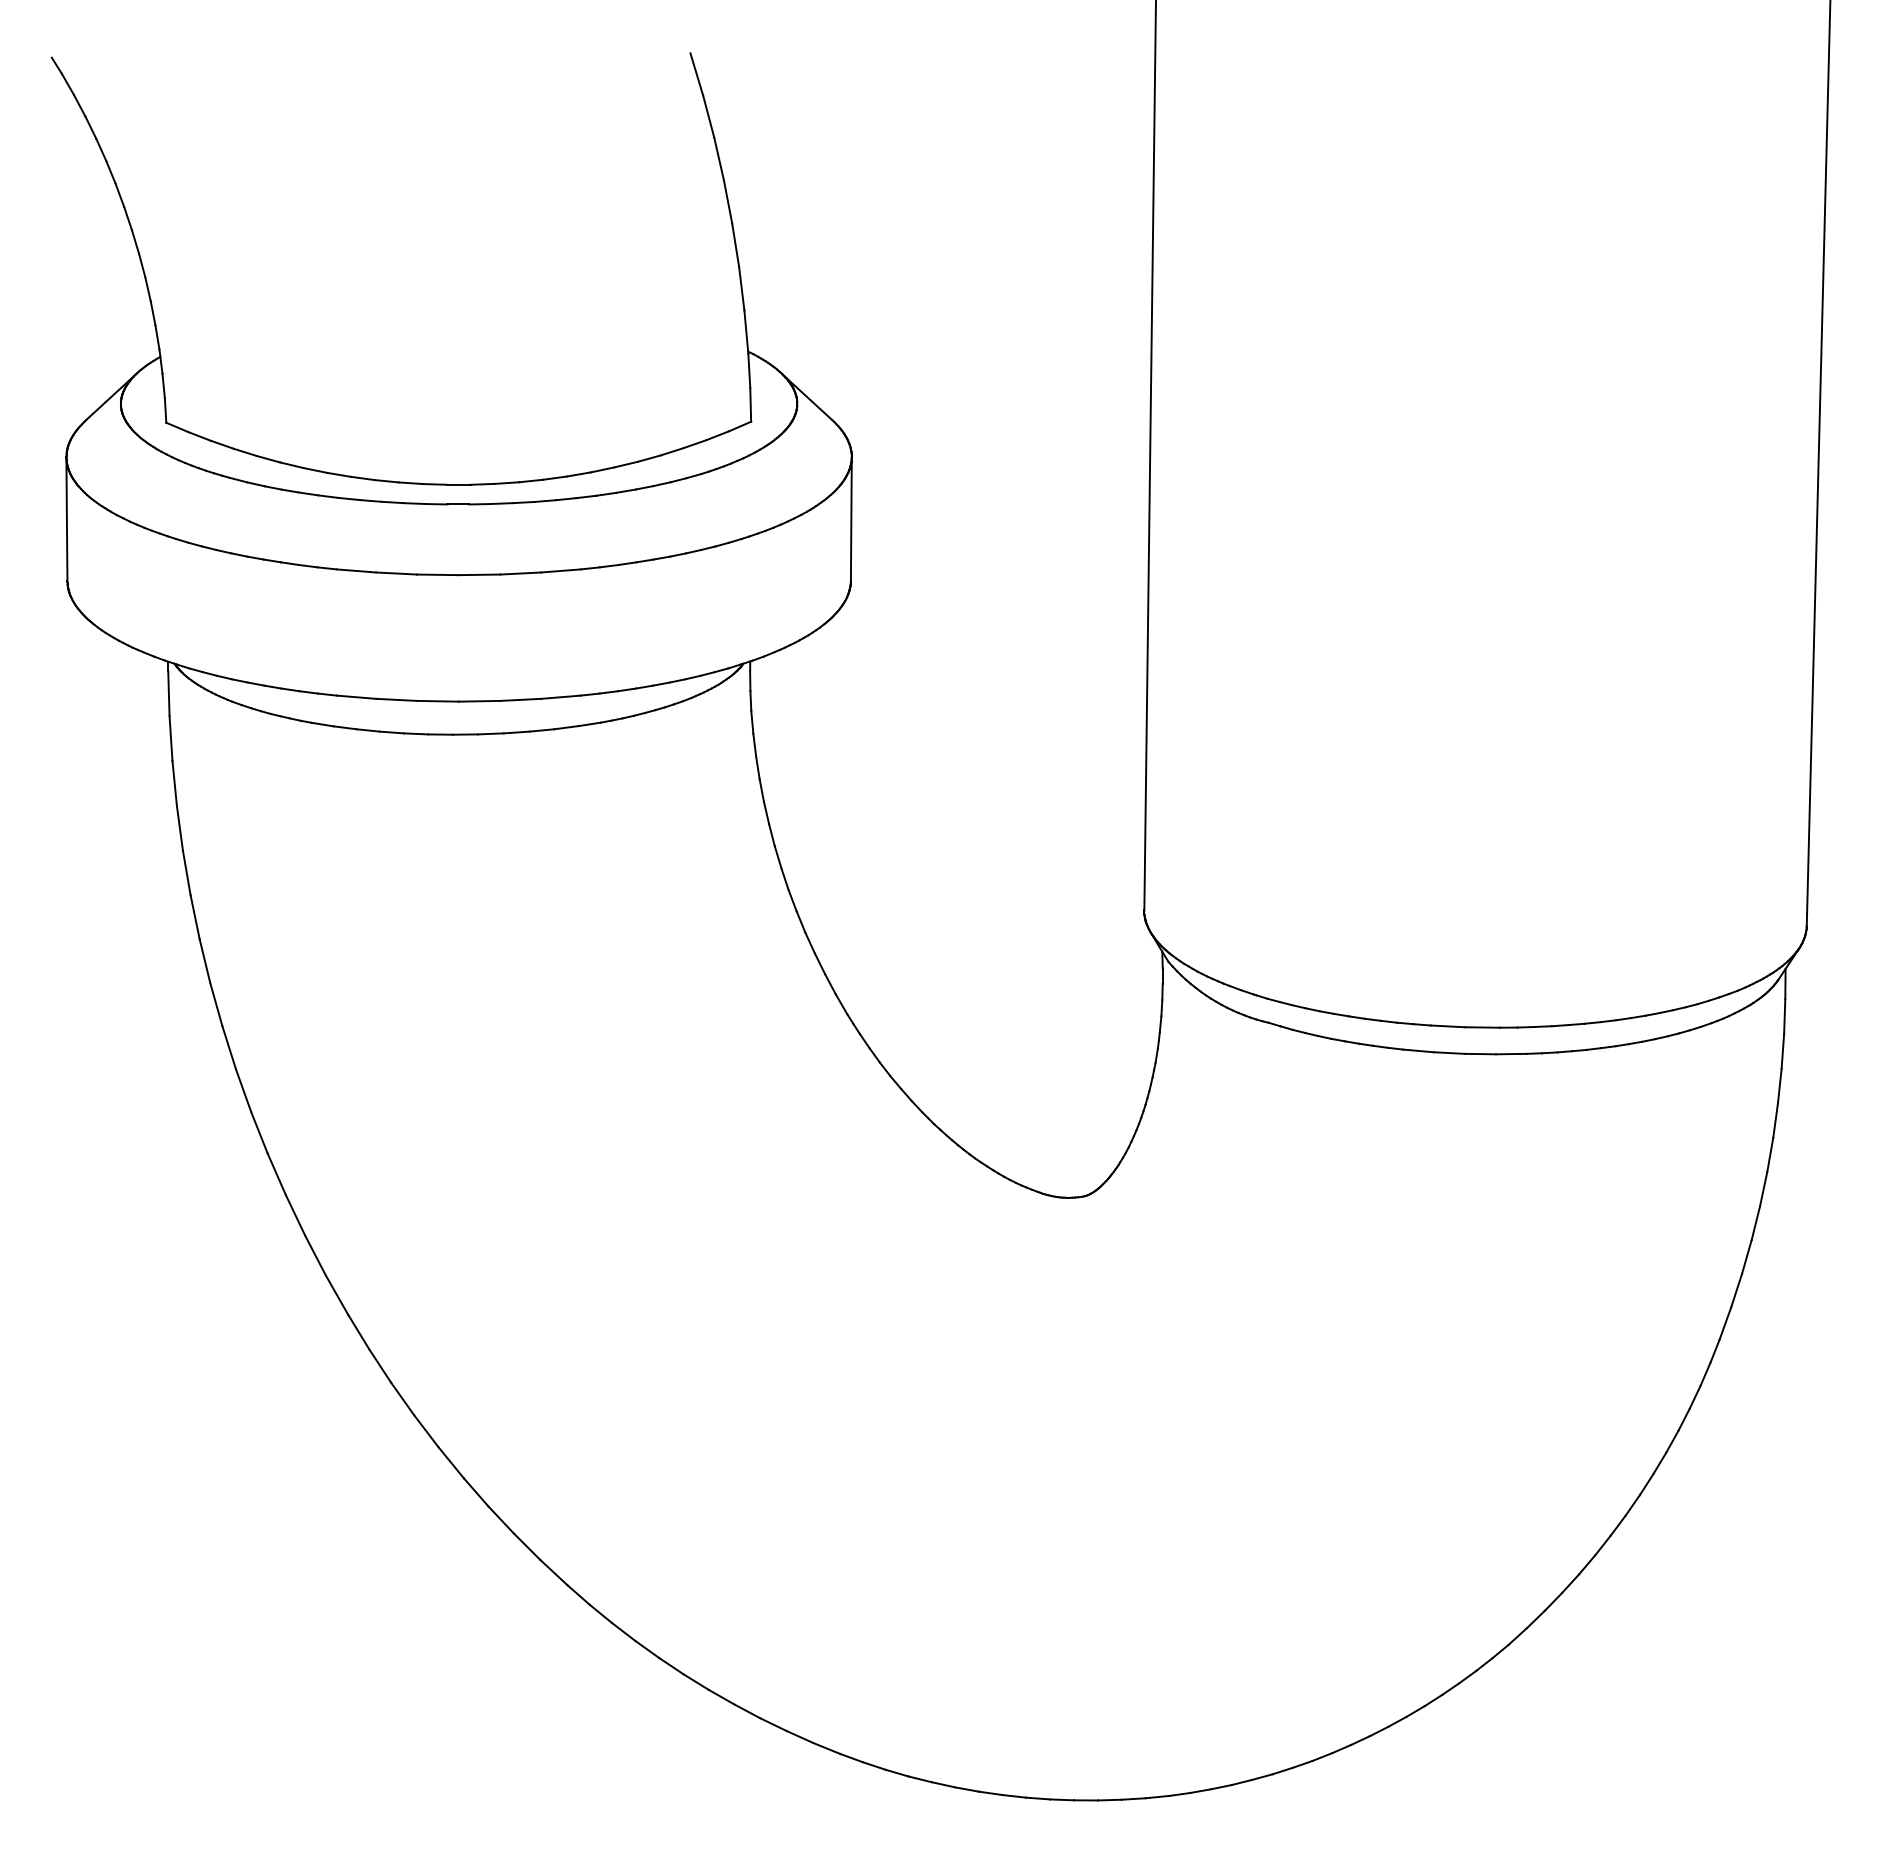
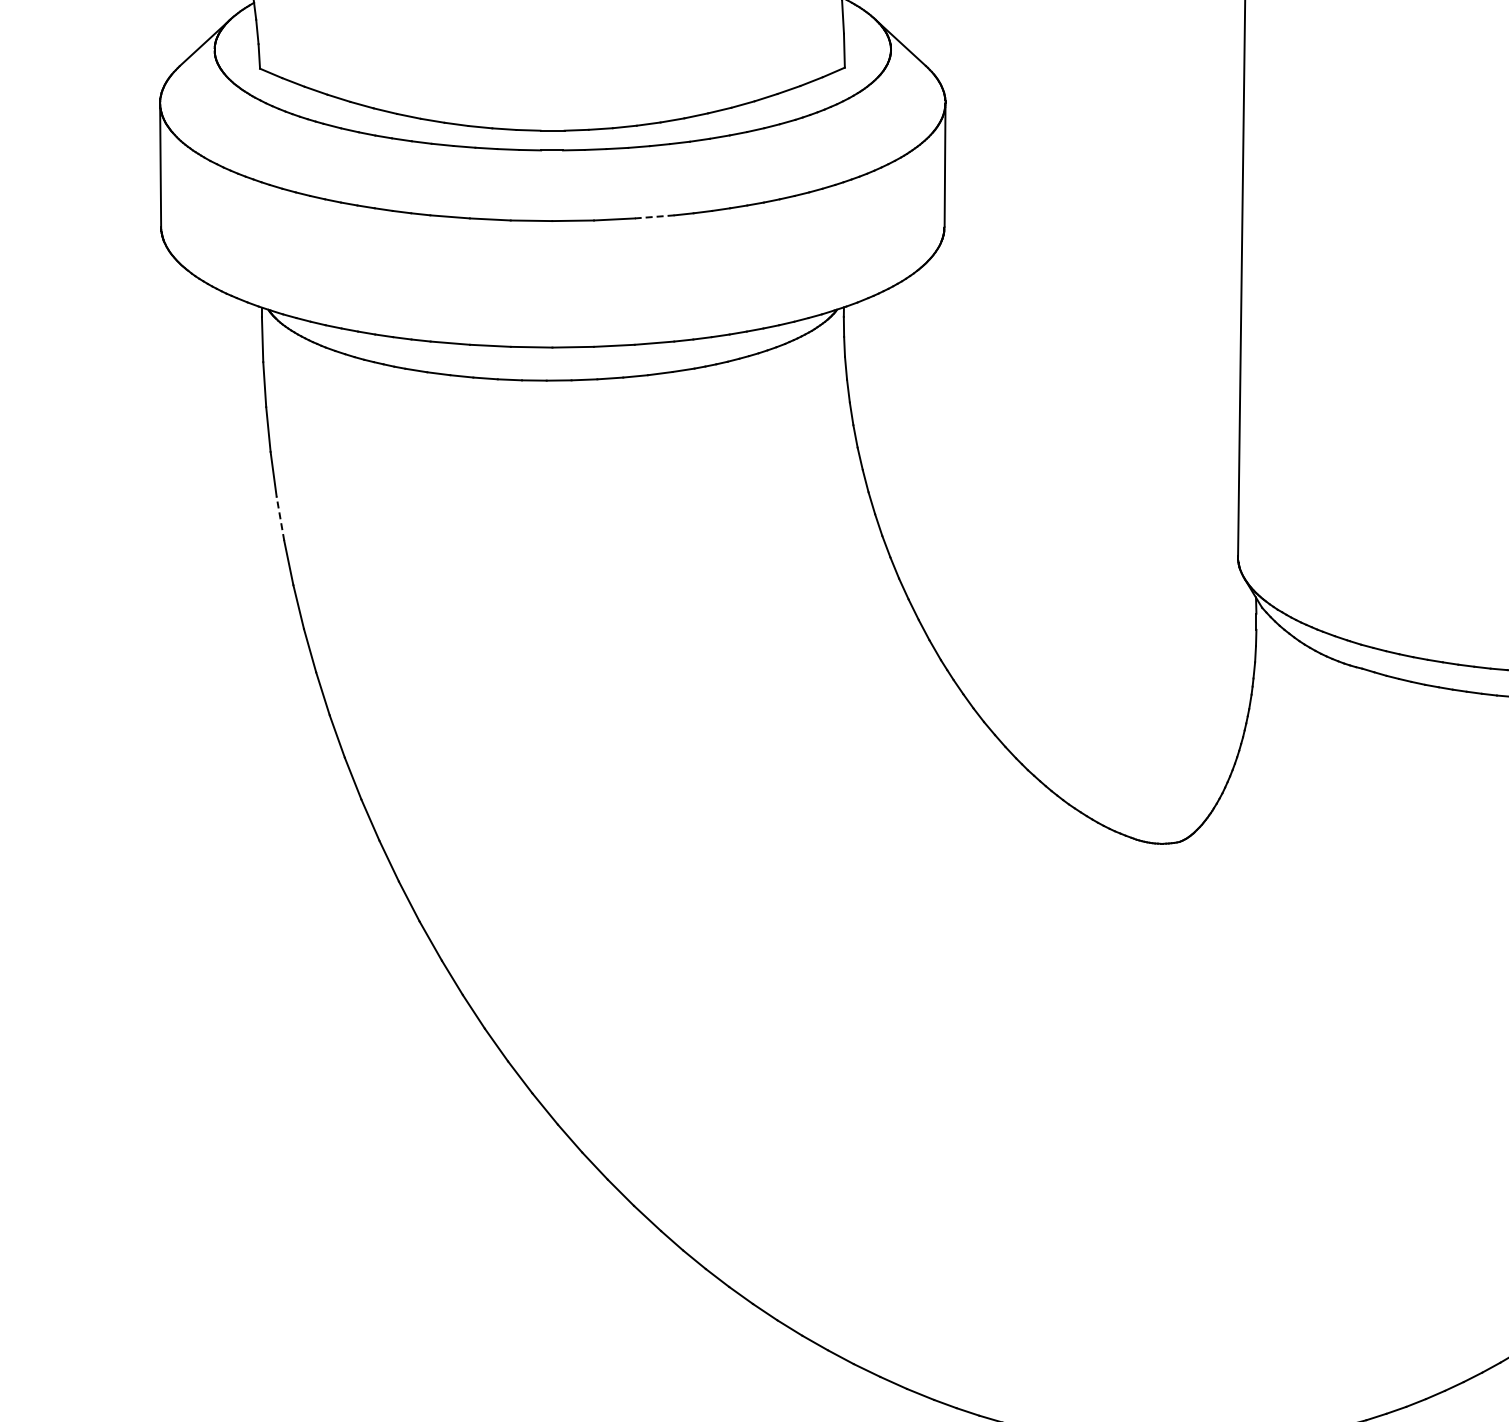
line: (561, 570) -> (655, 216), solid -> dashed
line: (186, 872) -> (280, 518), solid -> dashed

